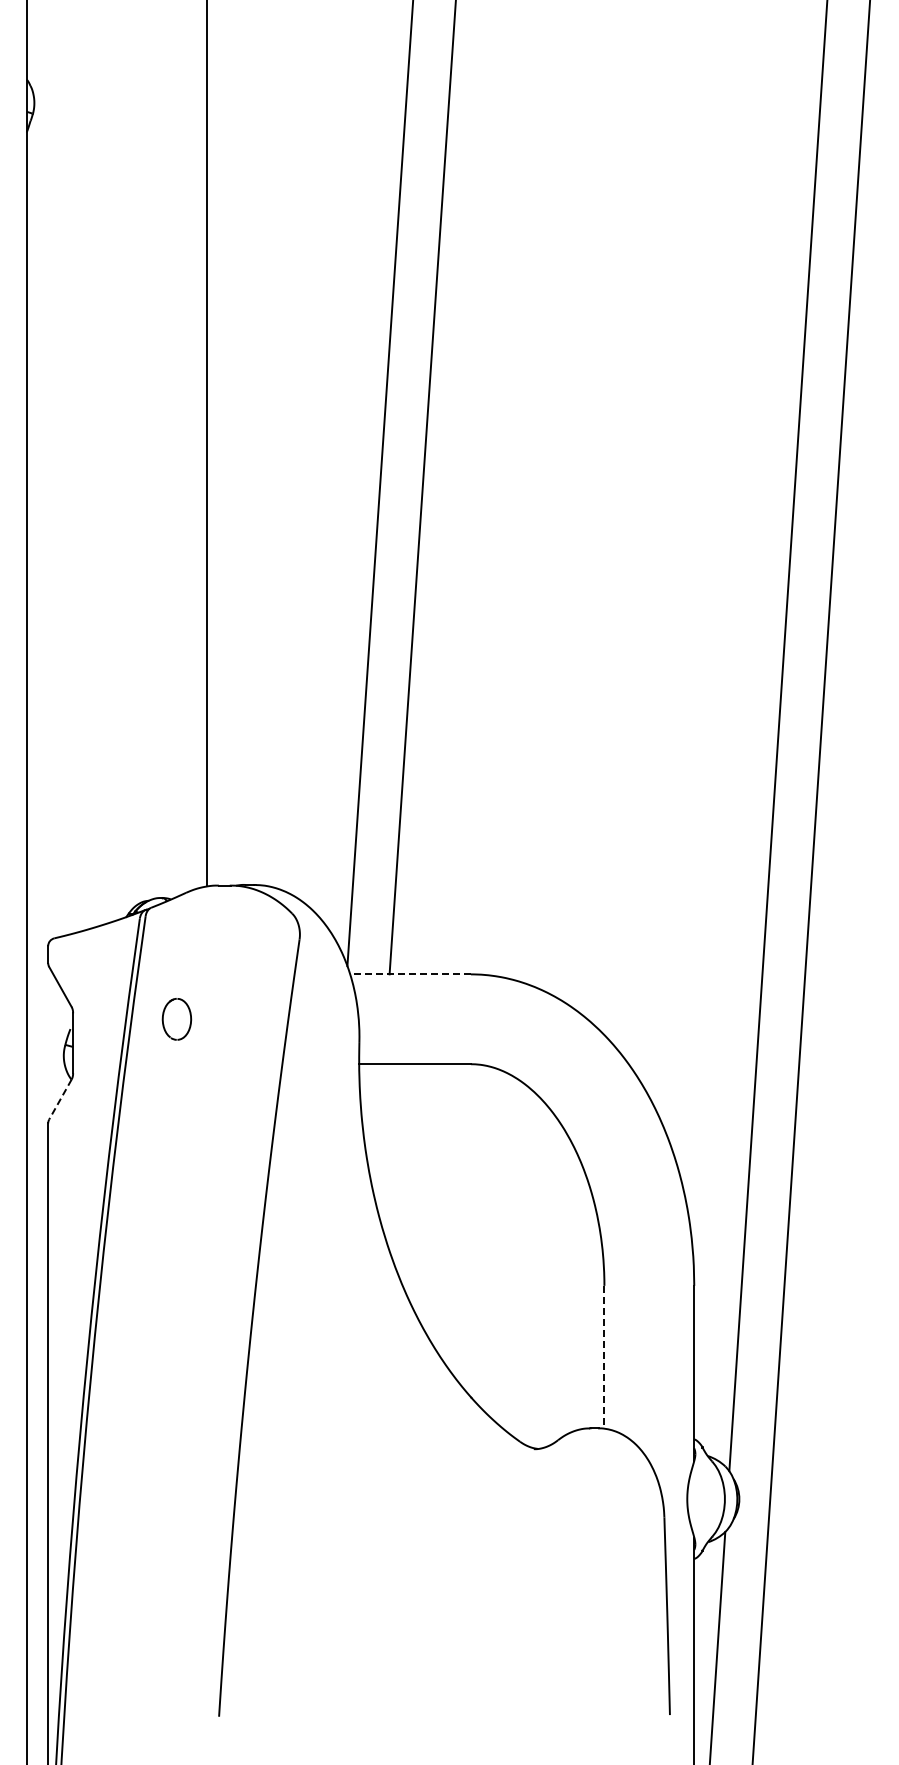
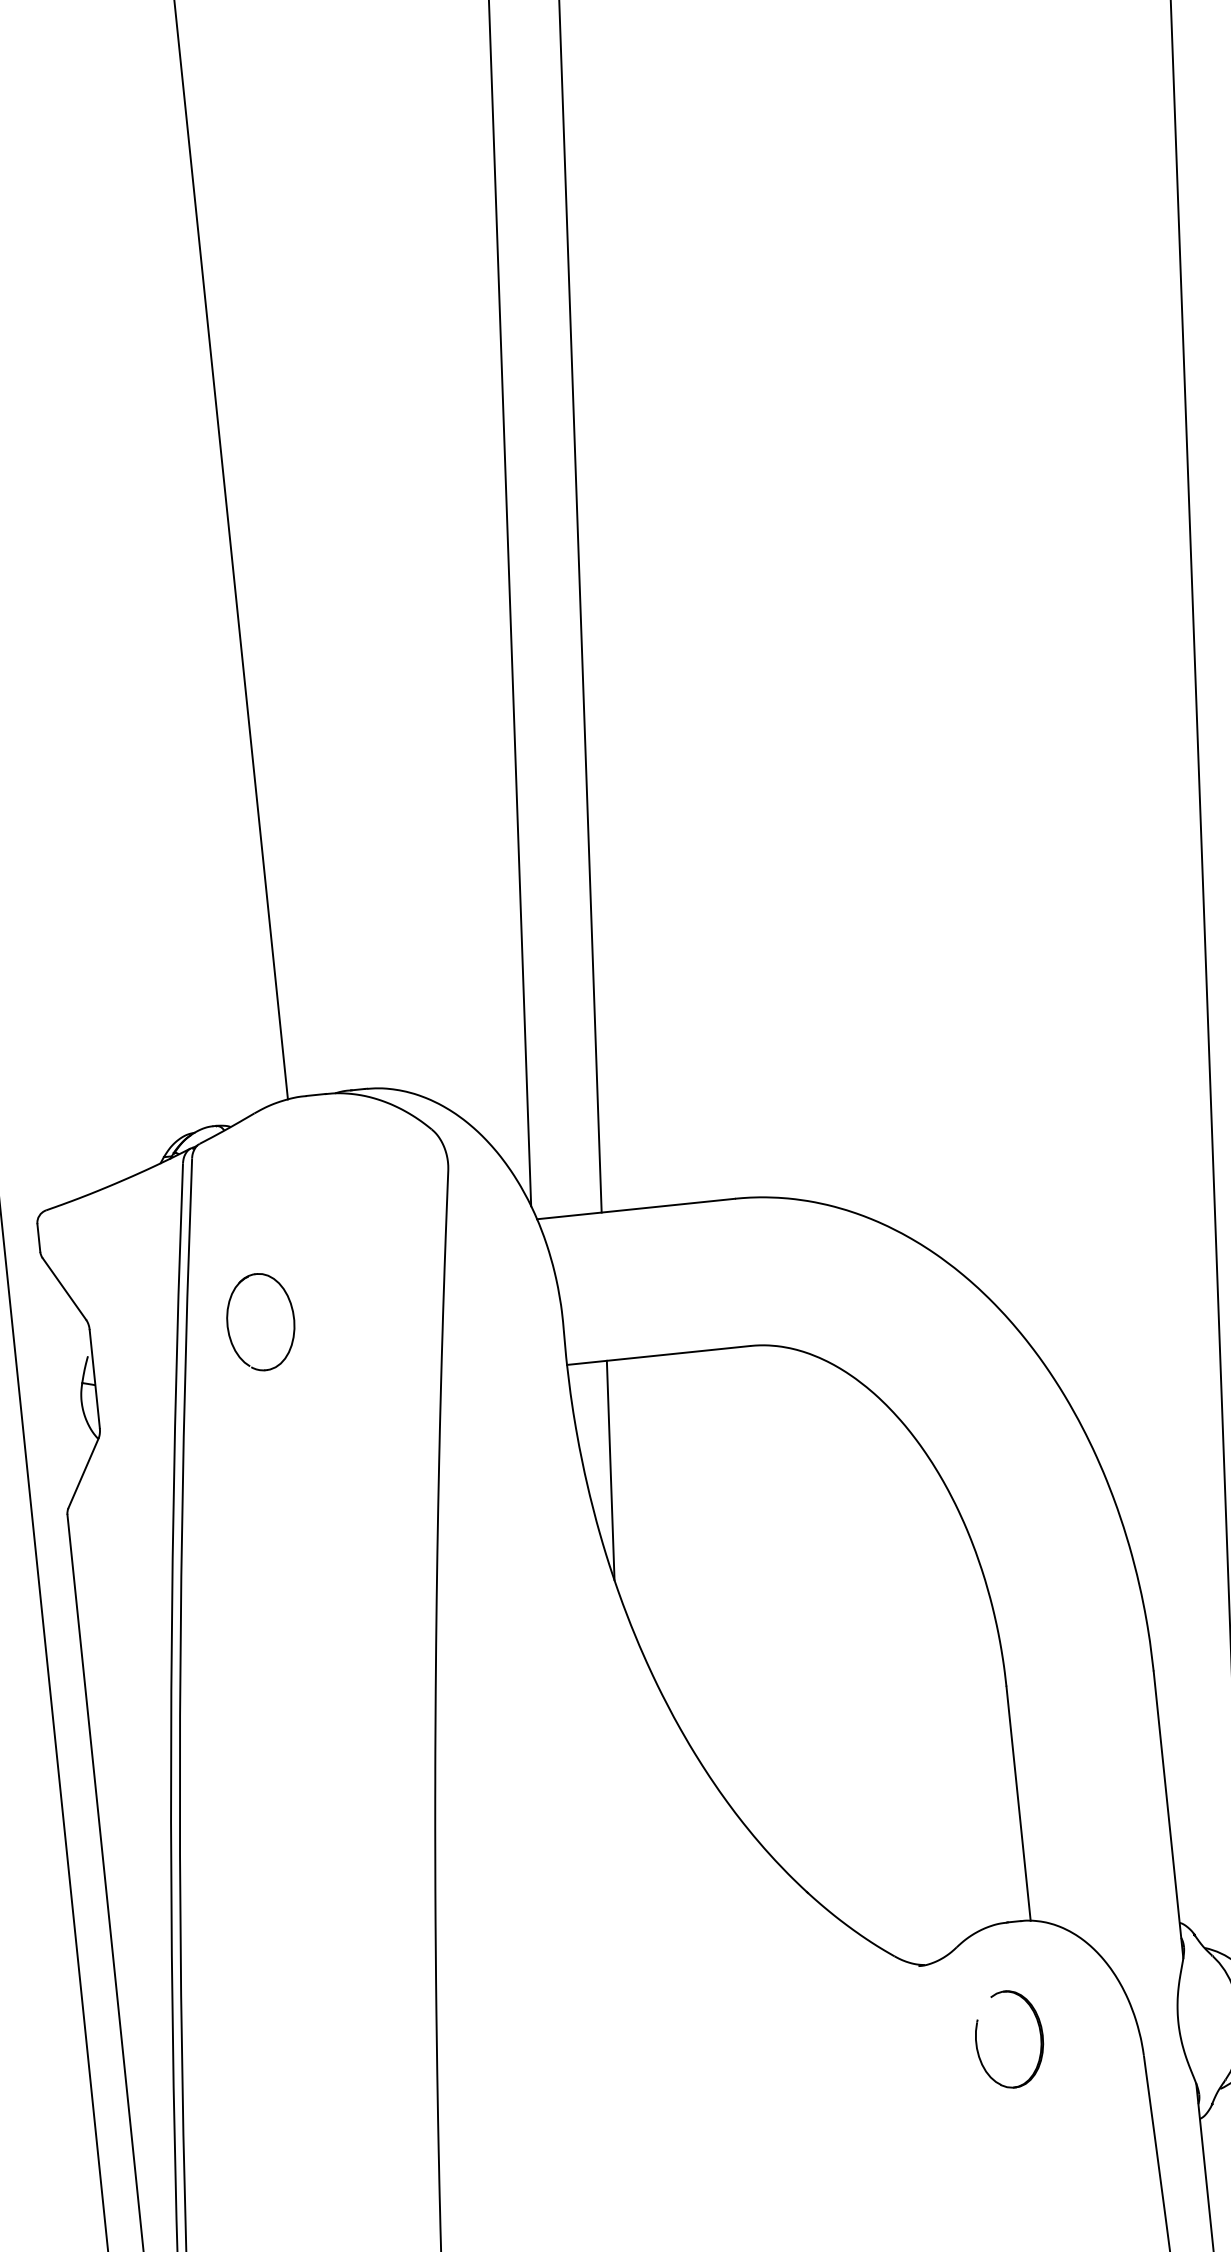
line: (410, 974) -> (635, 1209), dashed -> solid
part: (176, 1019) -> (260, 1322), size x1.43
line: (60, 1099) -> (83, 1473), dashed -> solid
line: (378, 1130) -> (609, 1470), added
line: (604, 1357) -> (1018, 1804), dashed -> solid
part: (602, 1499) -> (1039, 2037), added

